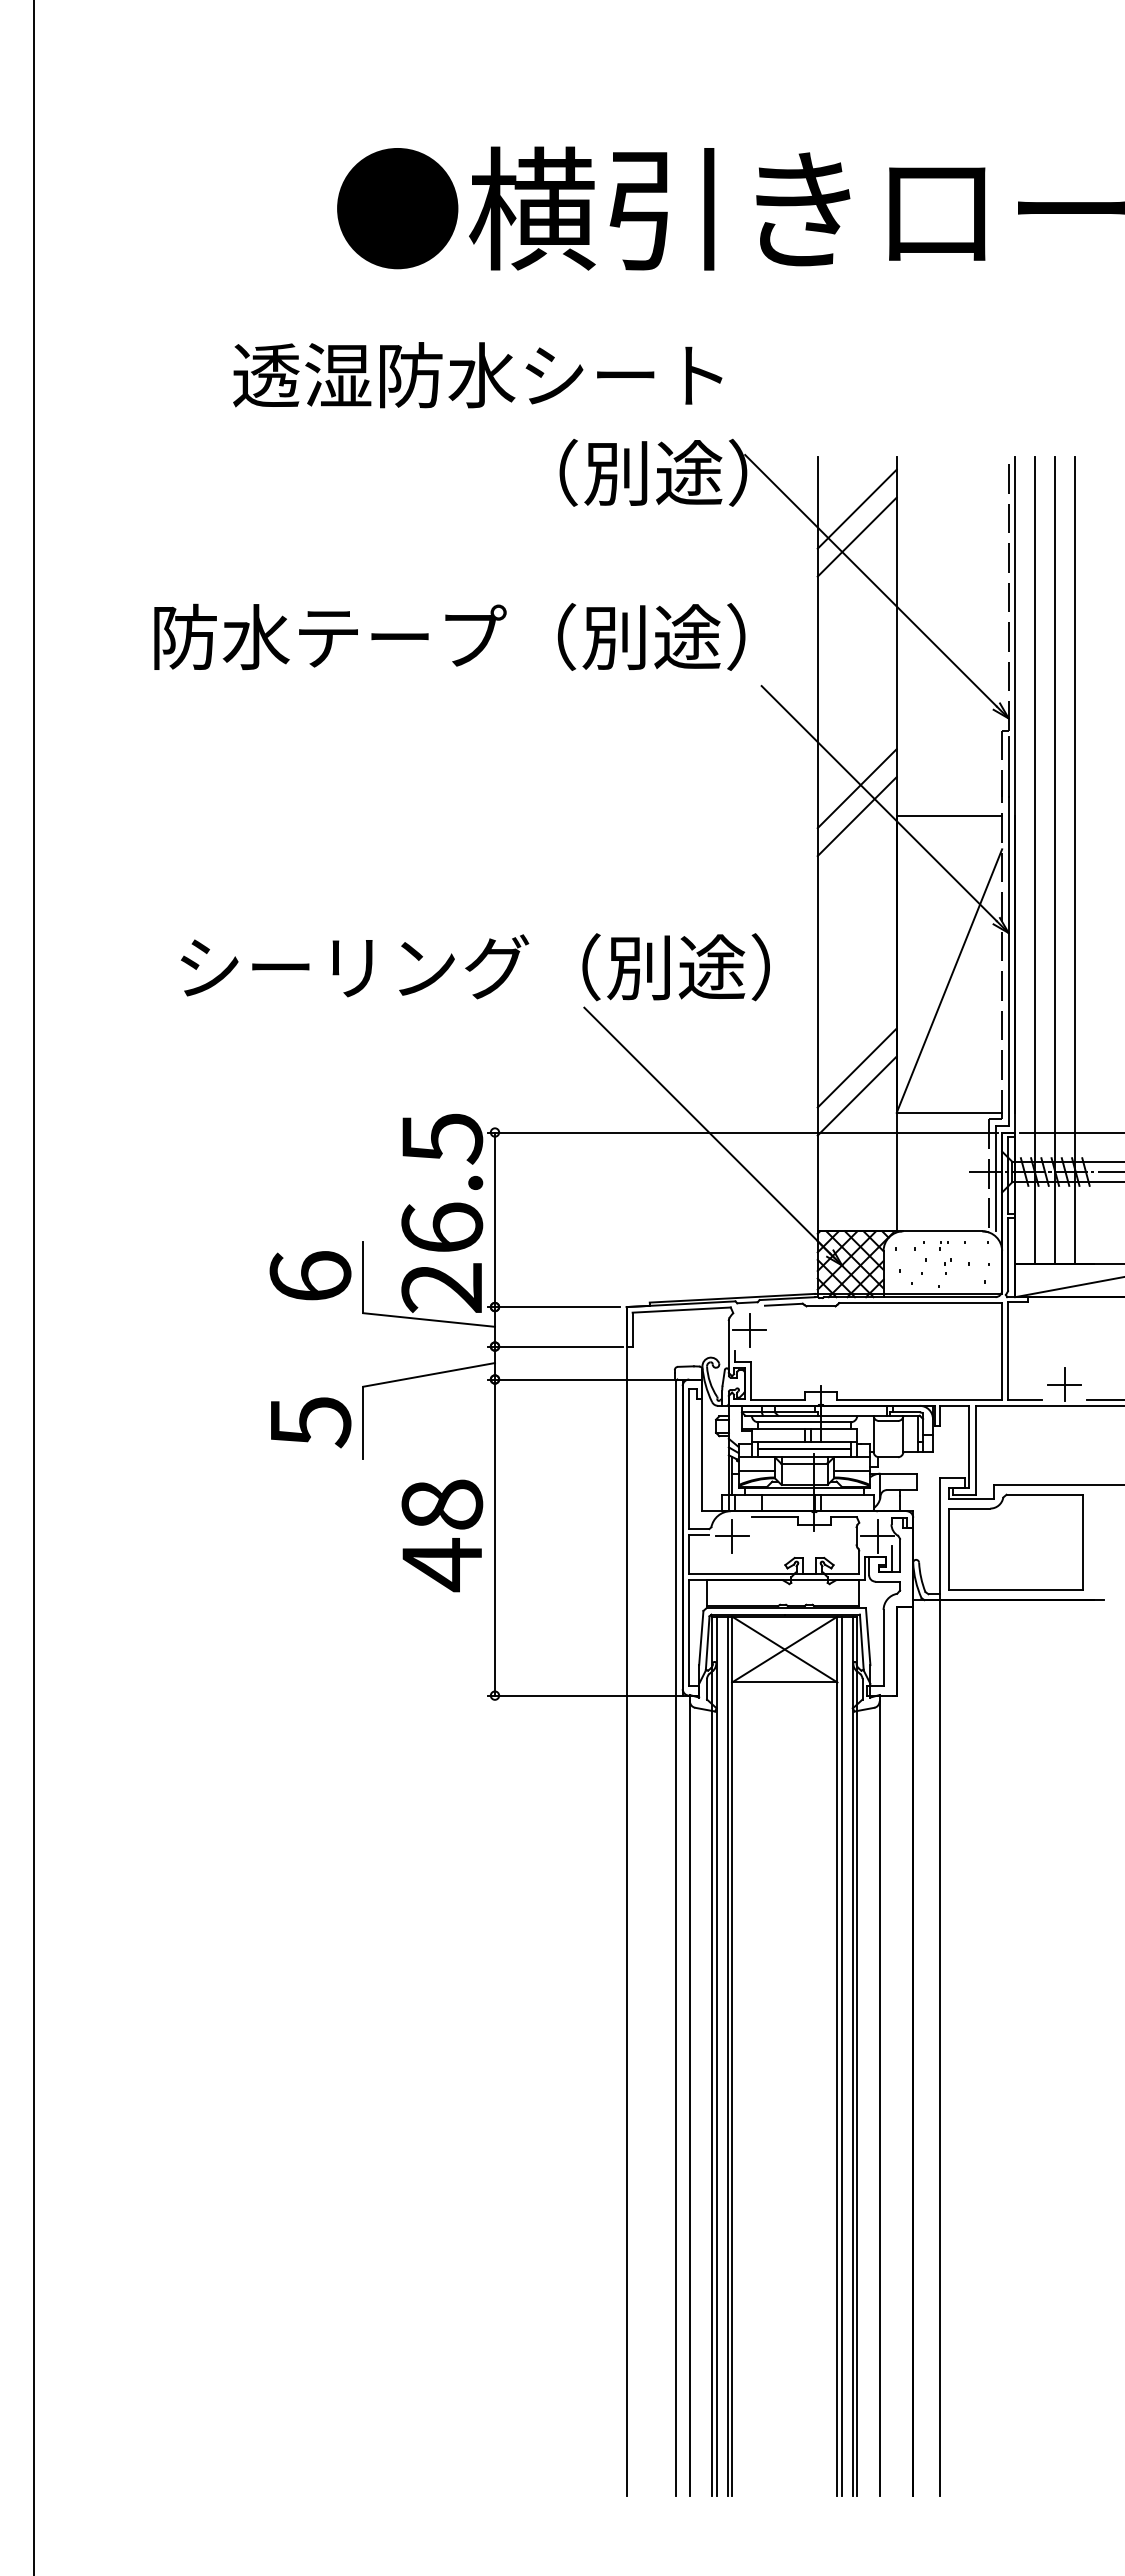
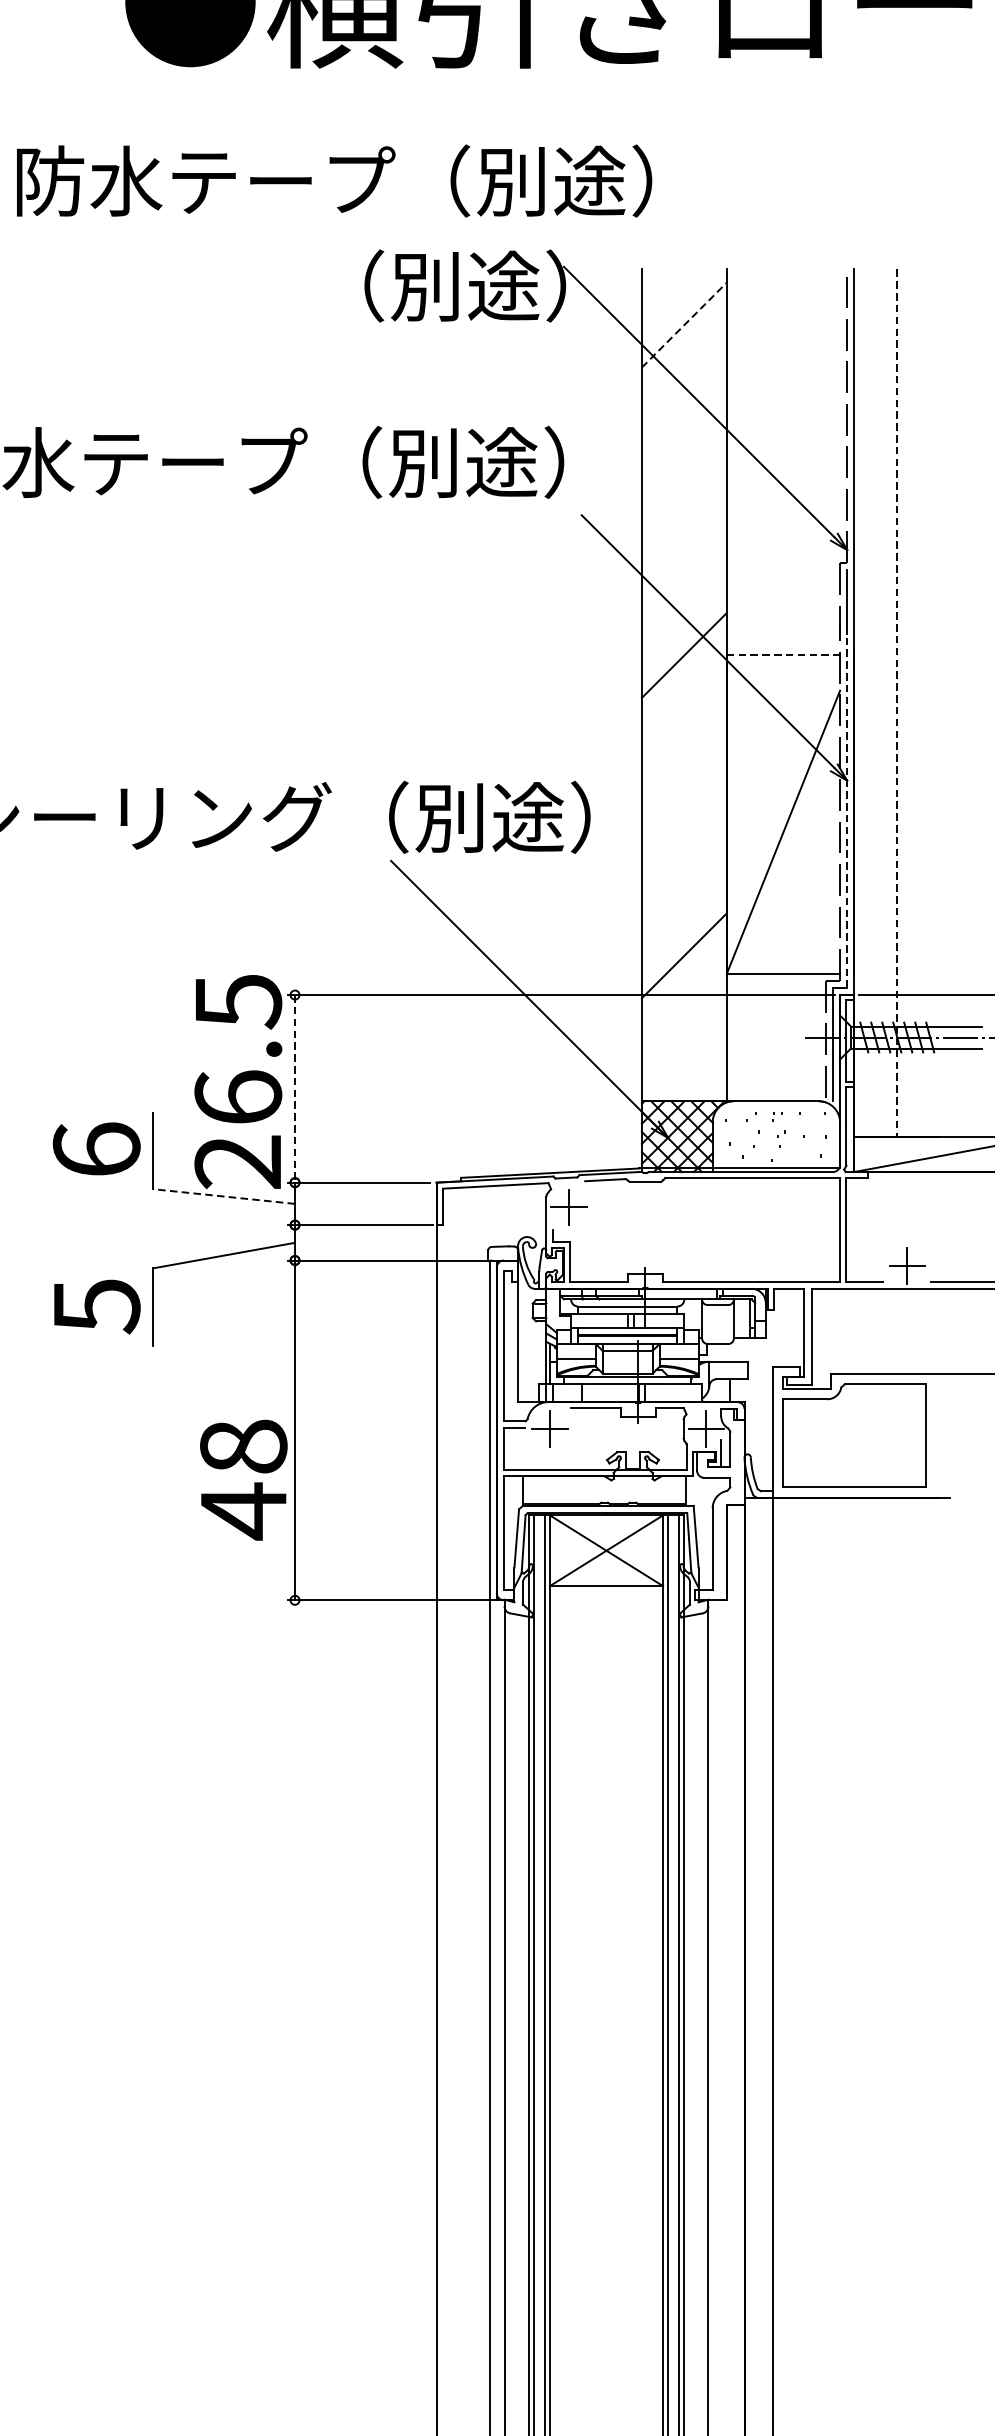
text: (530, 375) -> (333, 181), 透湿防水シート -> 防水テープ（別途）
line: (857, 509) -> (684, 325), solid -> dashed
line: (856, 536) -> (683, 354), removed
line: (856, 788) -> (683, 625), removed
line: (949, 816) -> (783, 655), solid -> dashed
line: (1035, 860) -> (875, 702), removed
line: (1074, 860) -> (917, 702), removed
line: (1054, 861) -> (896, 703), solid -> dashed
line: (1008, 961) -> (846, 811), solid -> dashed
line: (856, 1067) -> (683, 925), removed
line: (495, 1220) -> (295, 1089), solid -> dashed
line: (428, 1319) -> (223, 1196), solid -> dashed
text: (442, 1535) -> (243, 1479), moved

